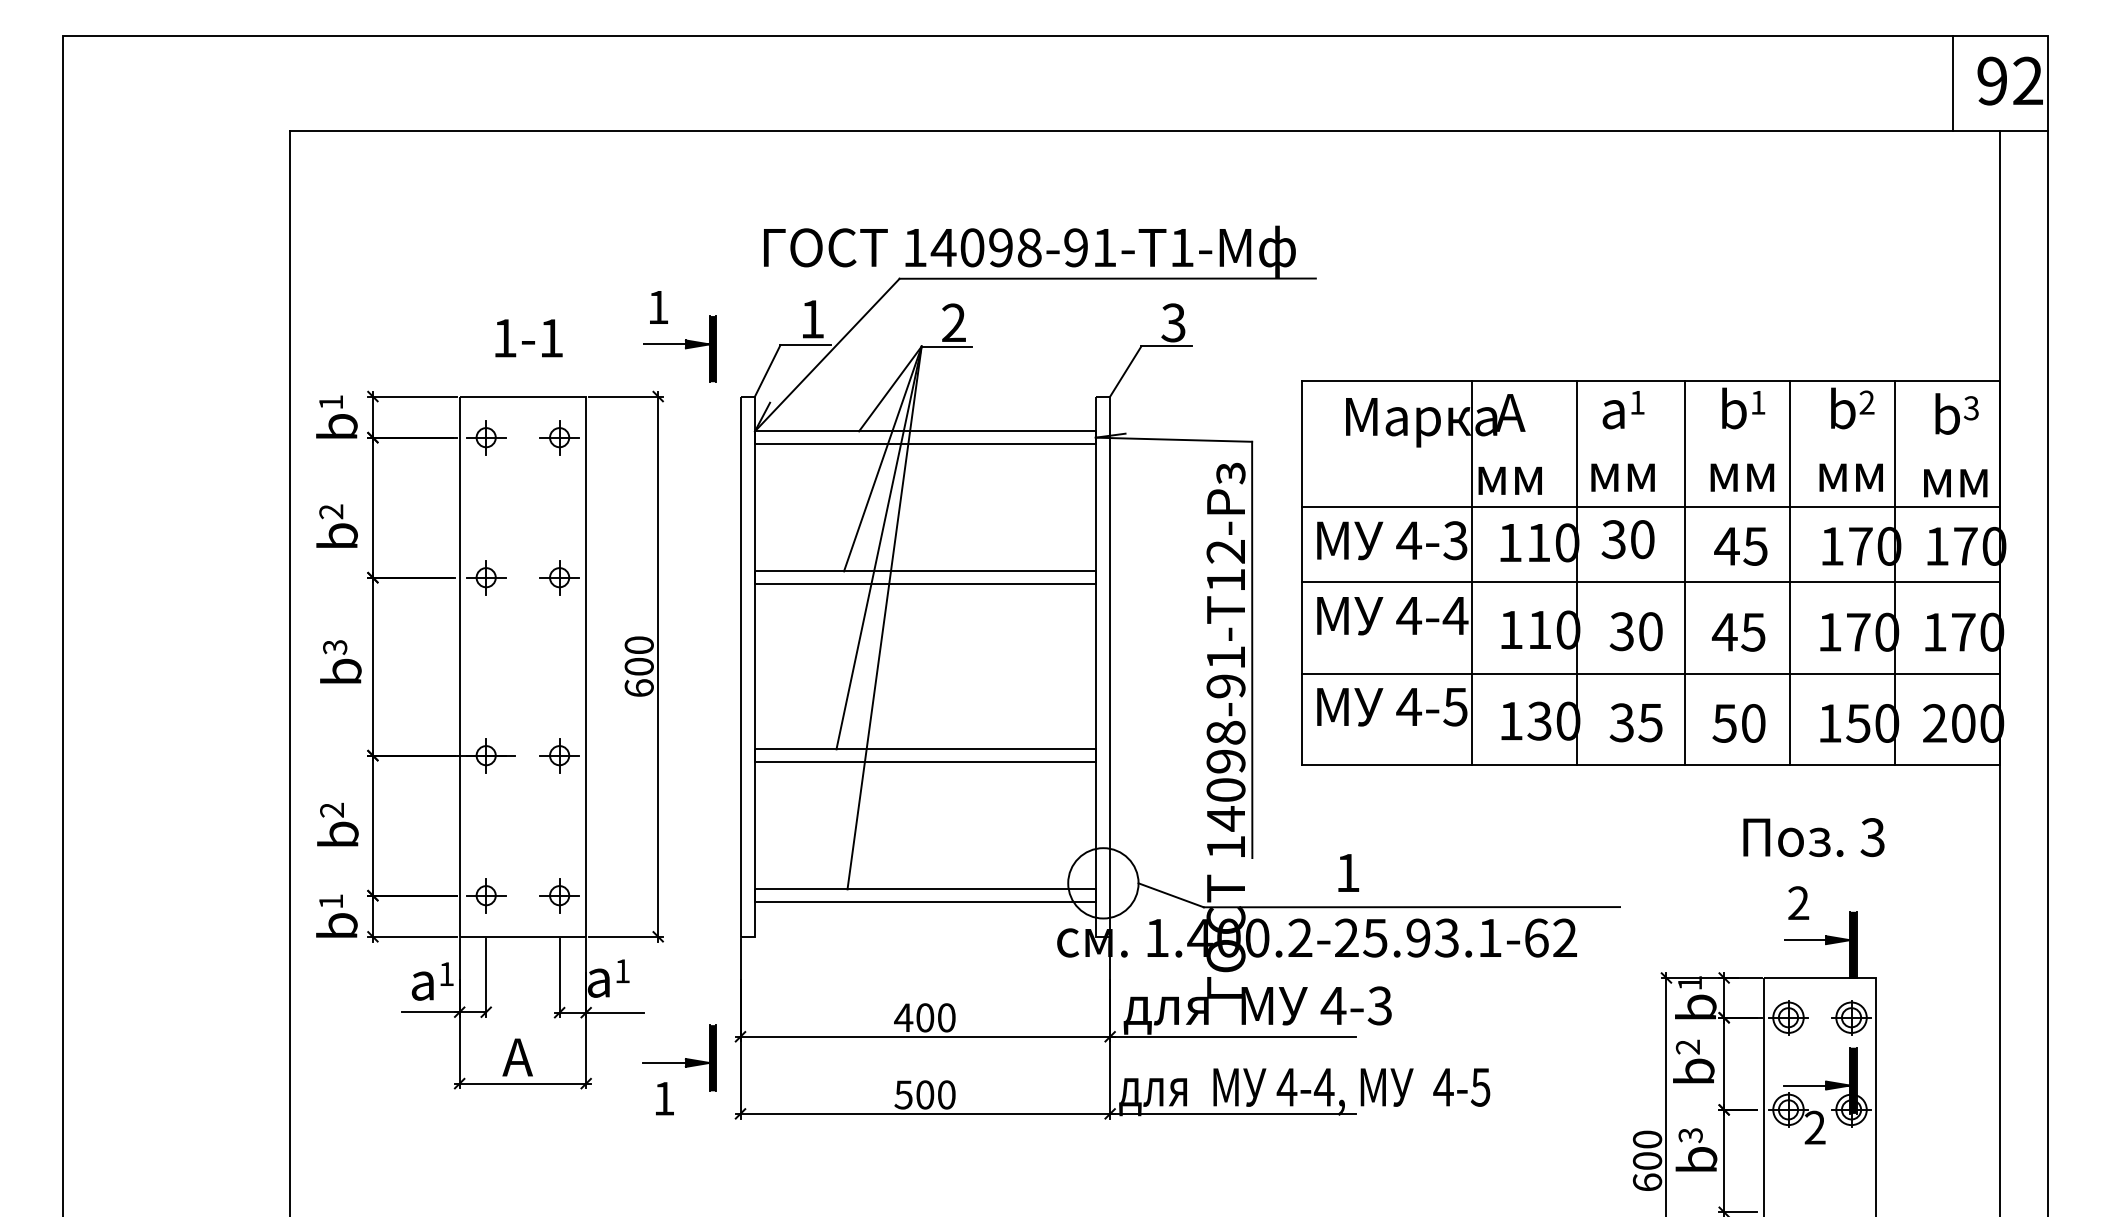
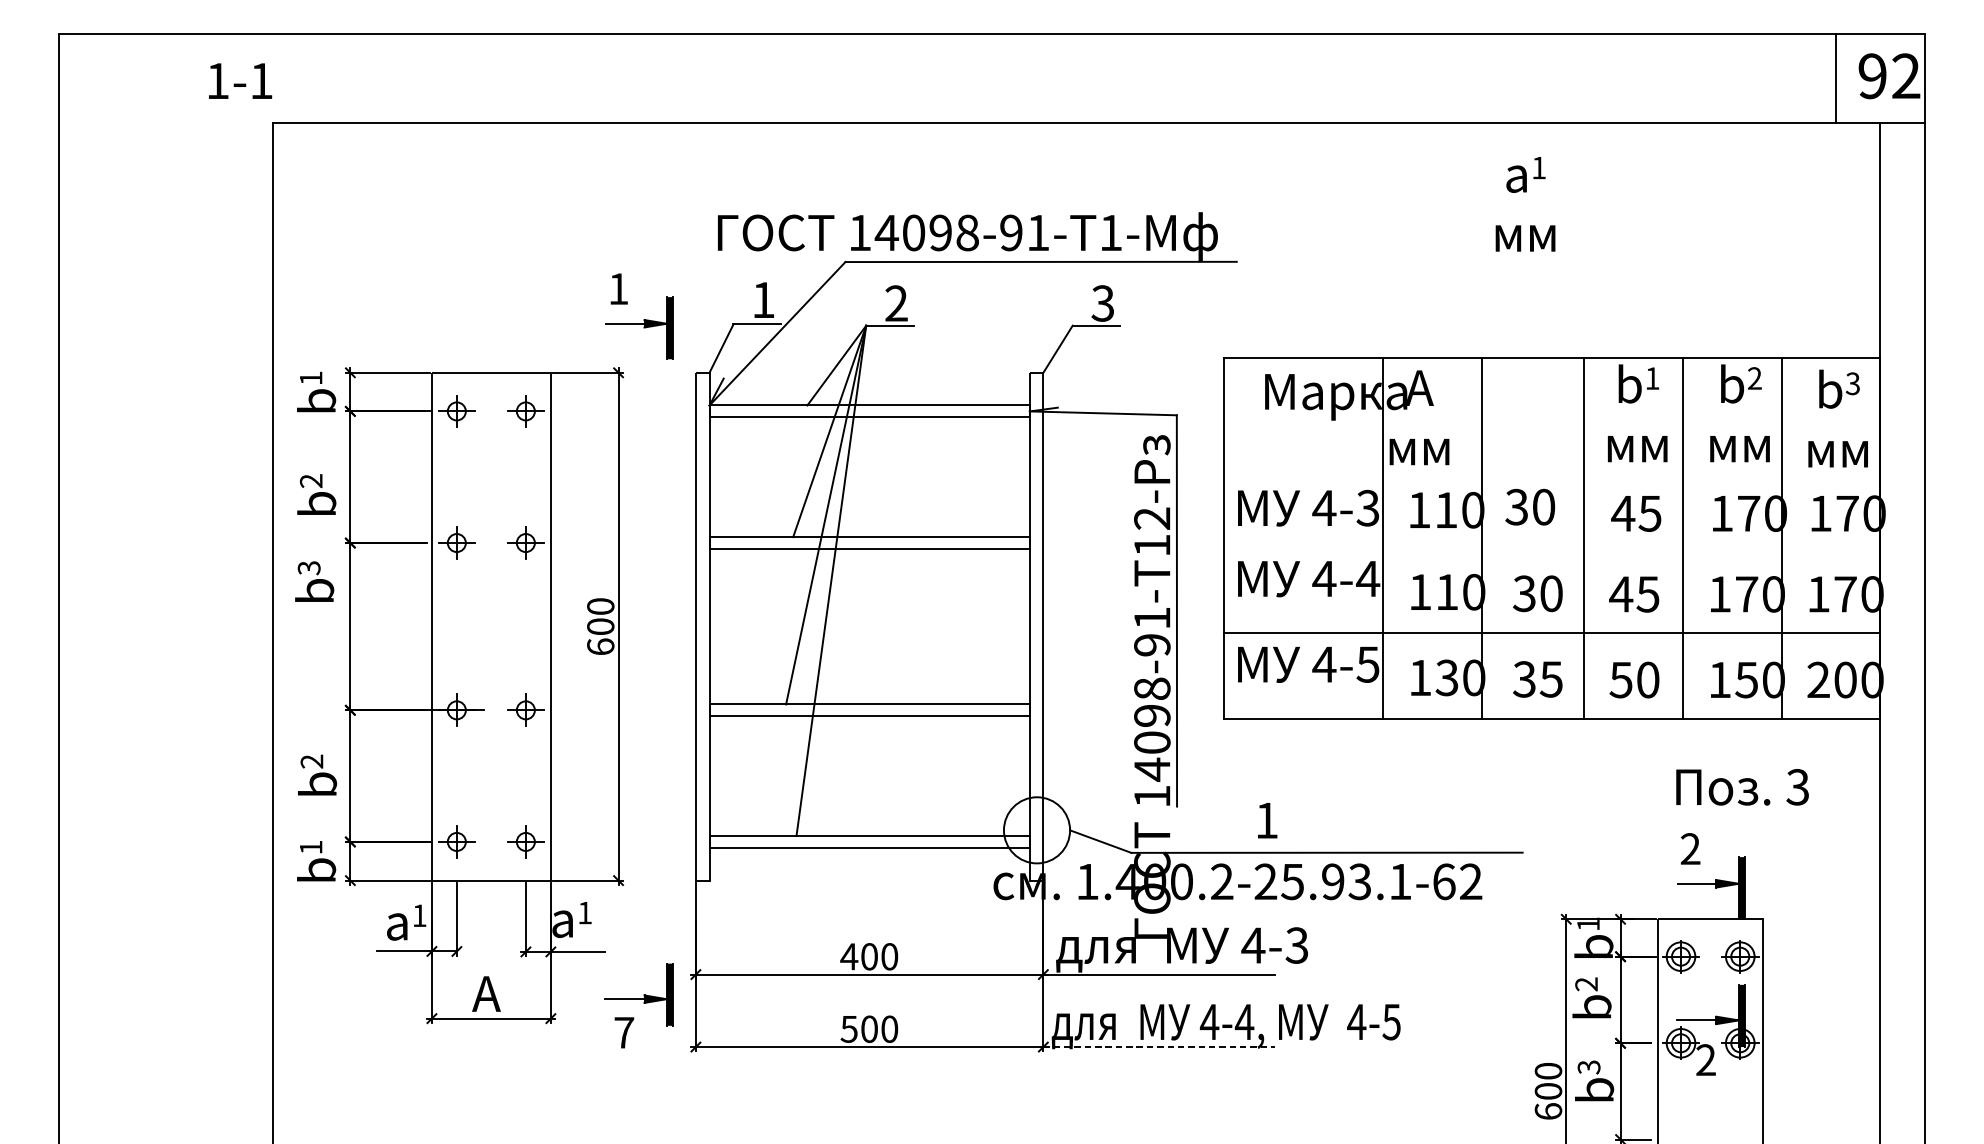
text: (528, 338) -> (240, 81), moved
text: (1622, 441) -> (1524, 204), moved
line: (1650, 507) -> (1551, 477), removed
line: (1650, 582) -> (1551, 547), removed
text: (340, 661) -> (314, 581), moved
text: (1813, 837) -> (1742, 787), moved
text: (664, 1098) -> (624, 1032), 1 -> 7
line: (1233, 1113) -> (1159, 1046), solid -> dashed

